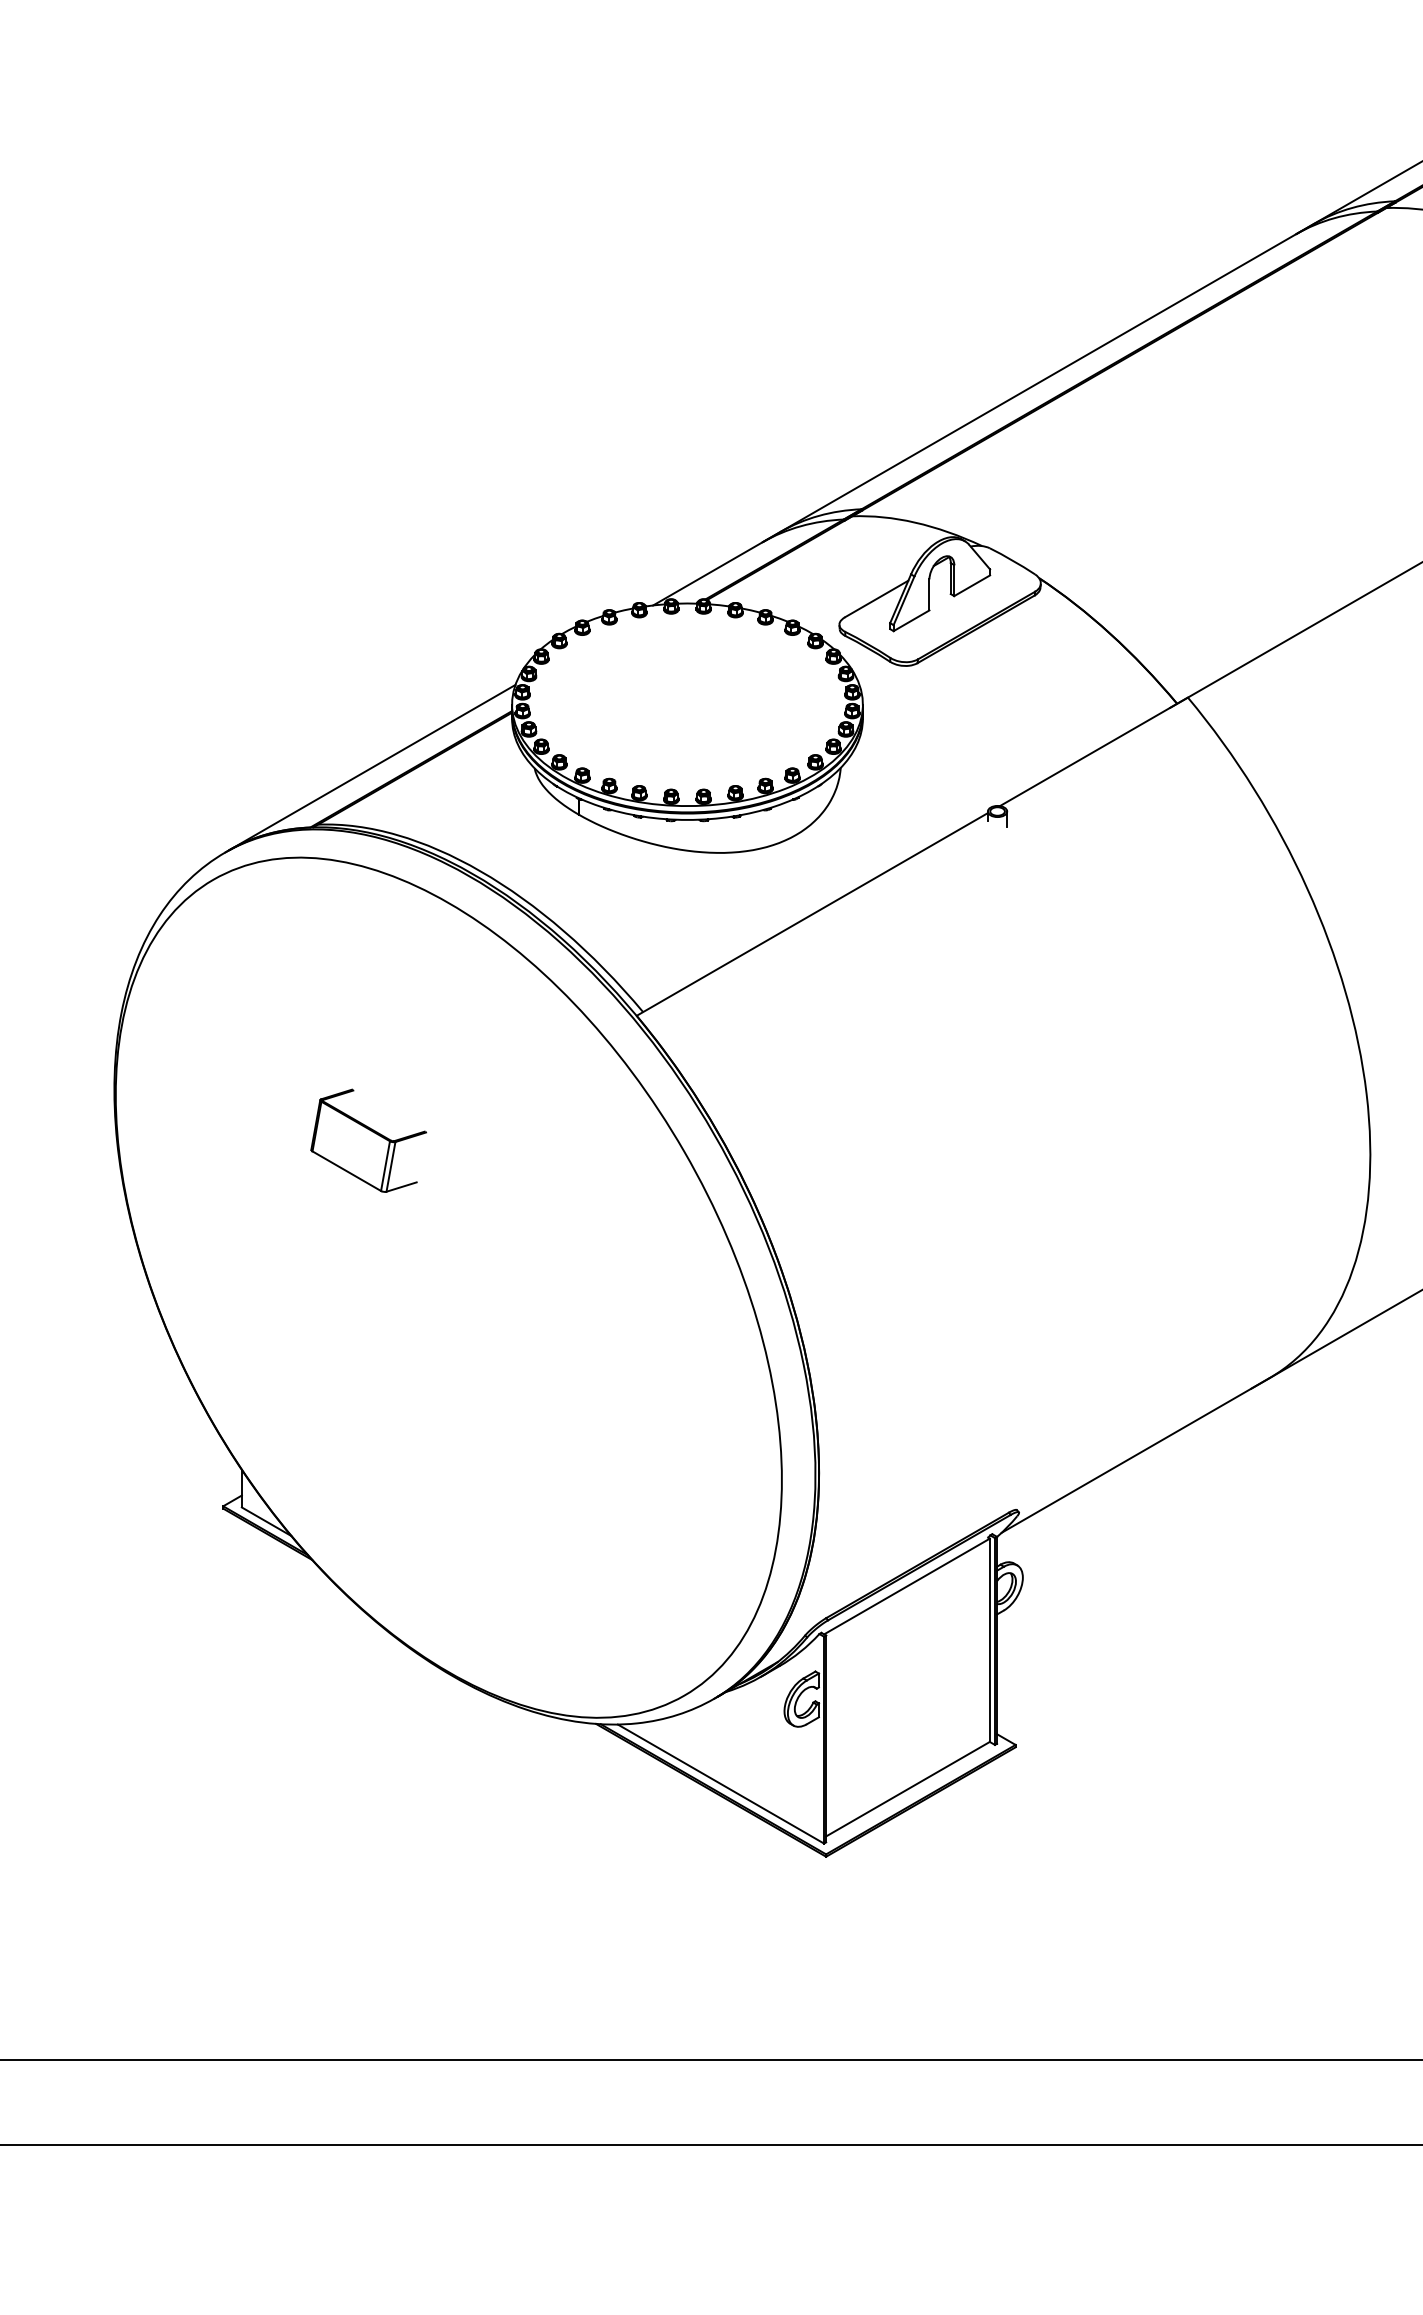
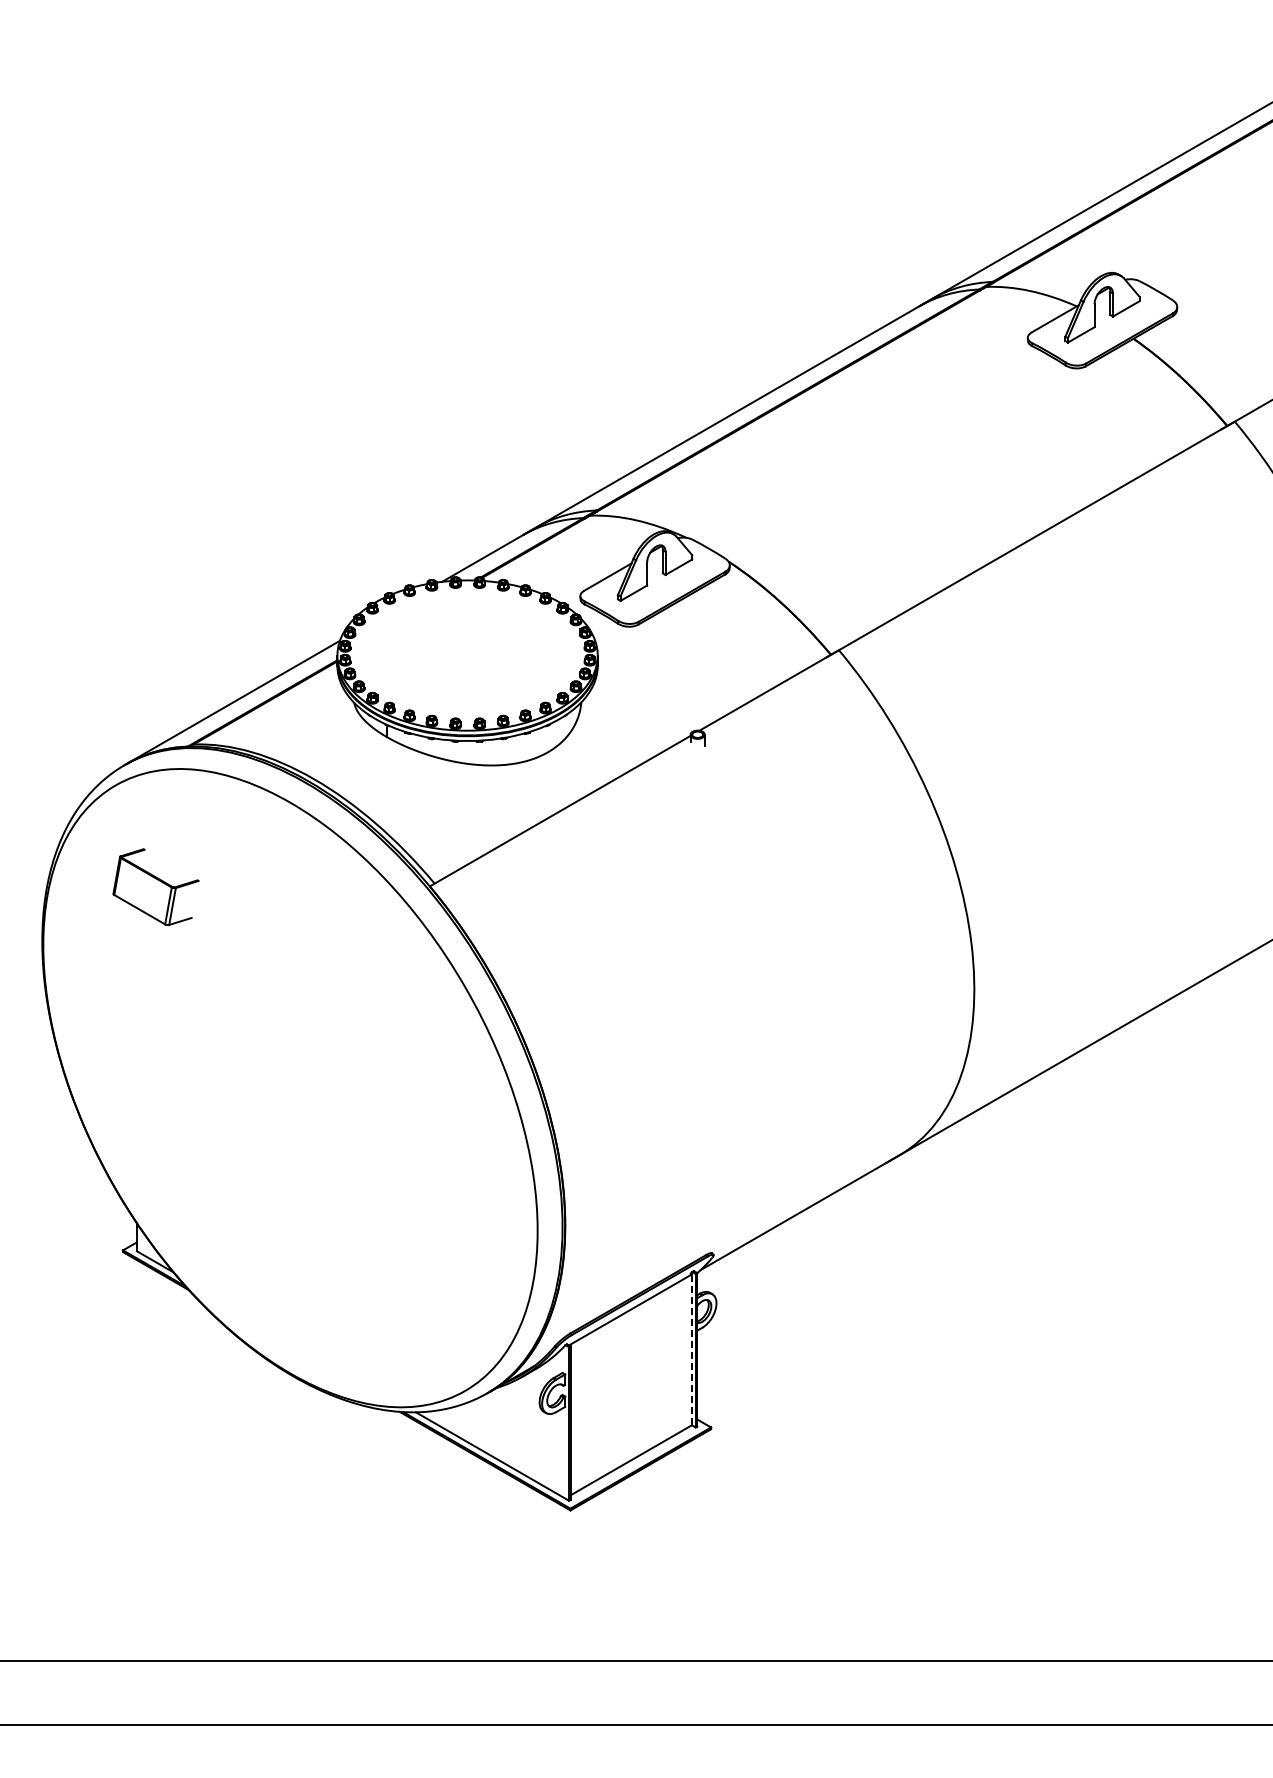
part: (368, 1139) -> (155, 886), moved
line: (989, 1639) -> (691, 1349), solid -> dashed

